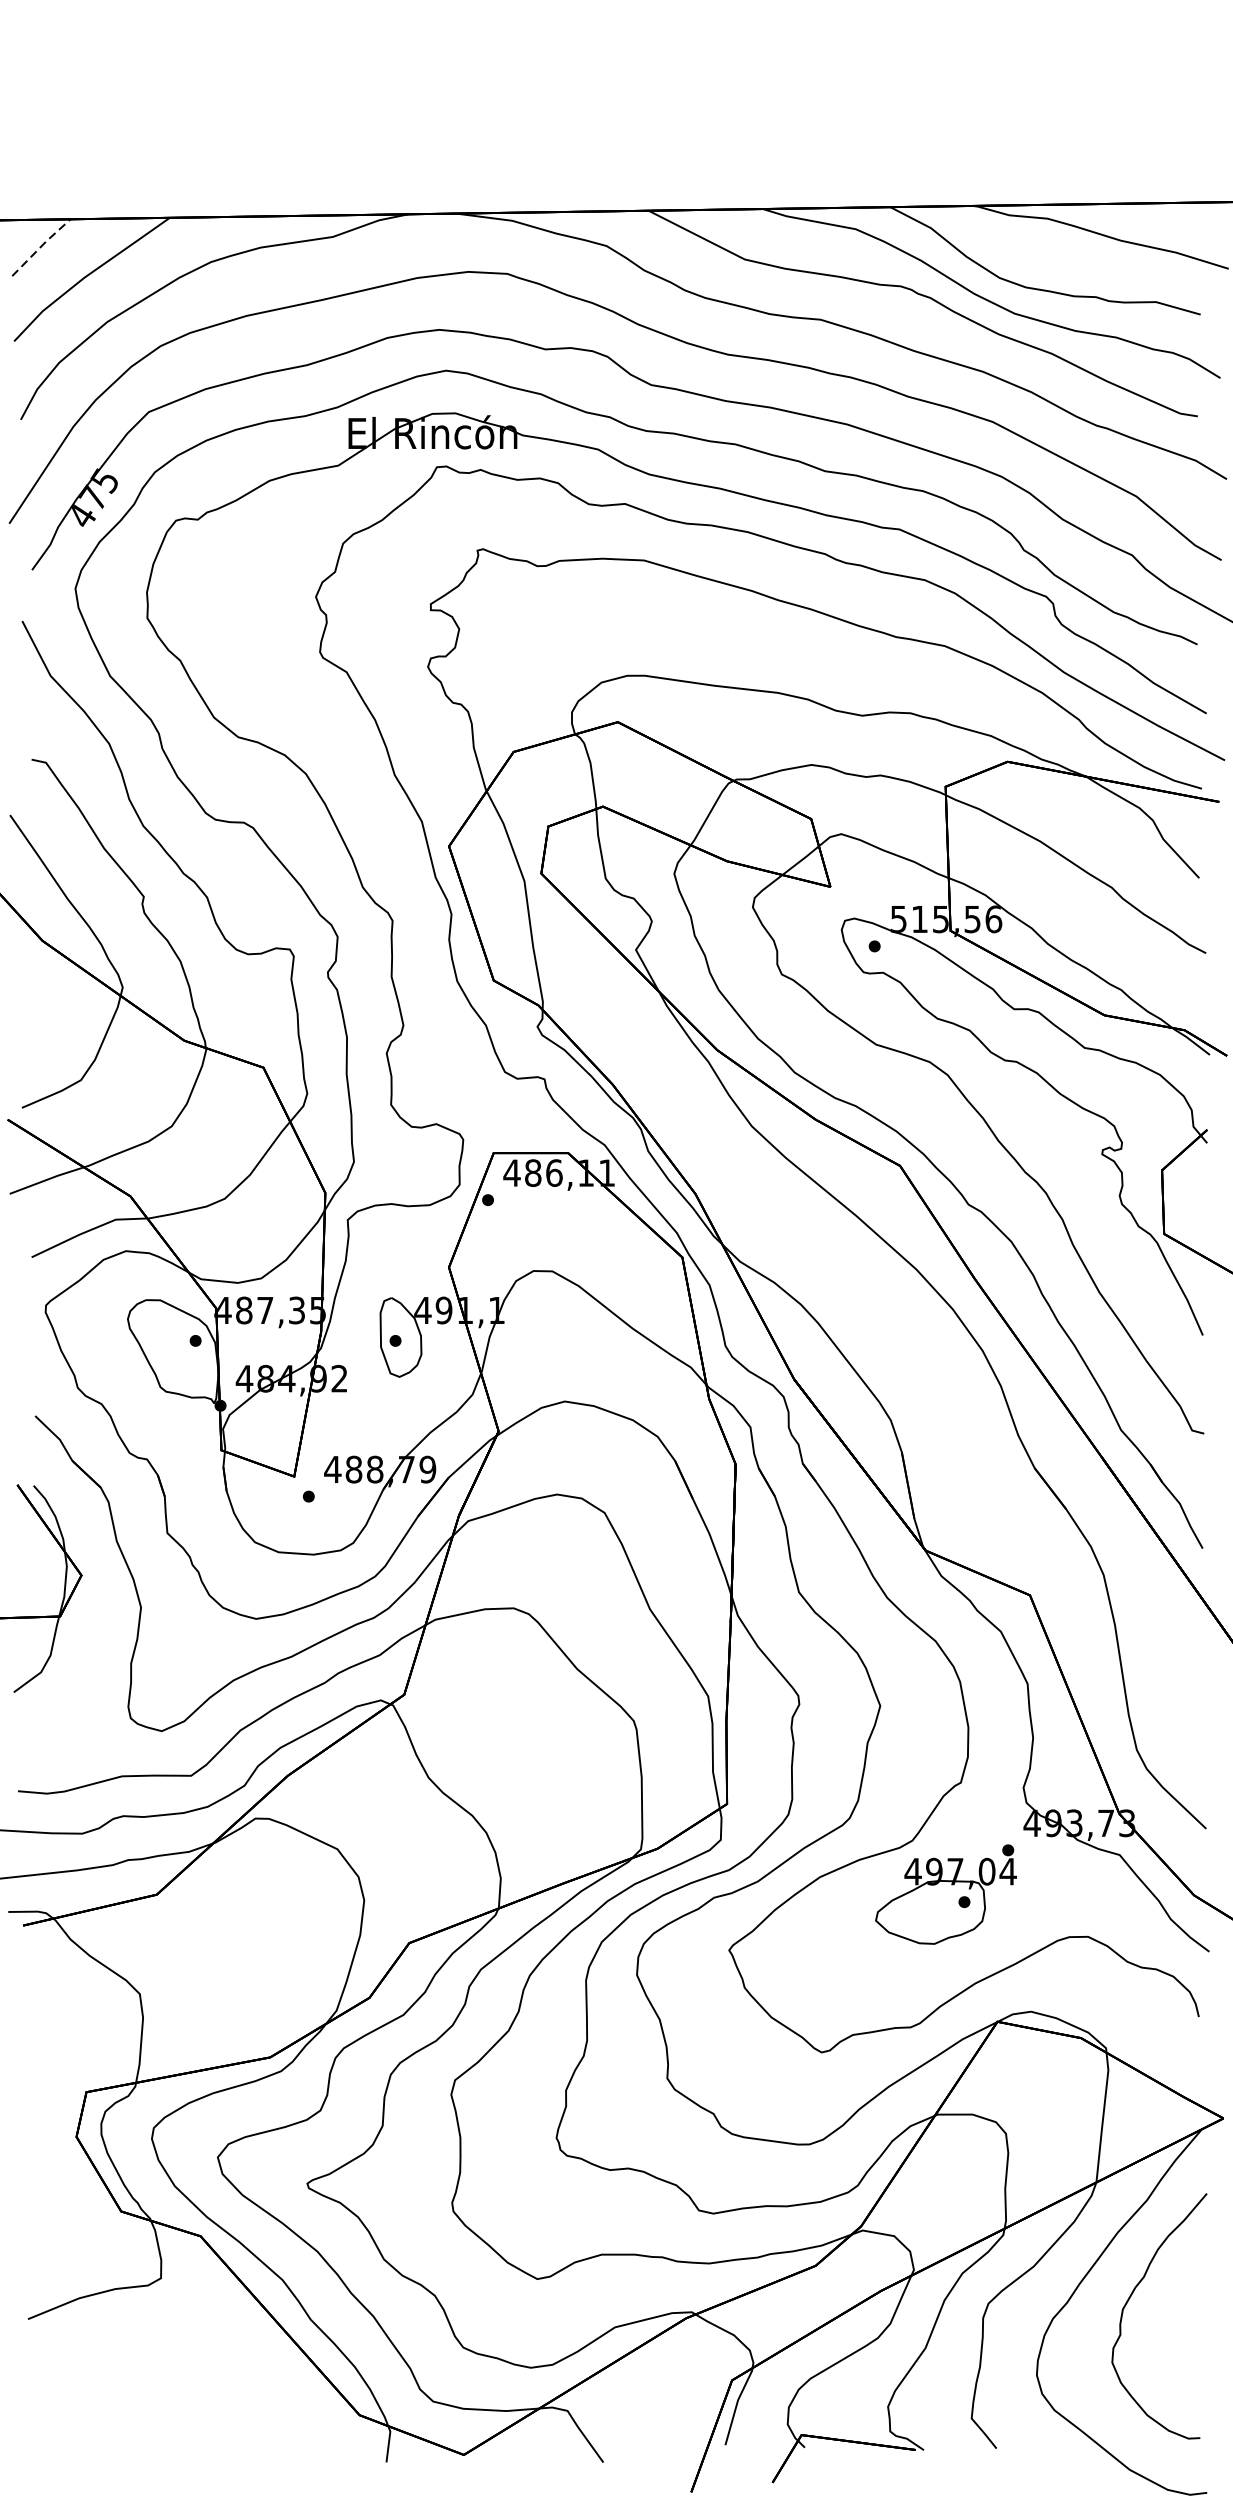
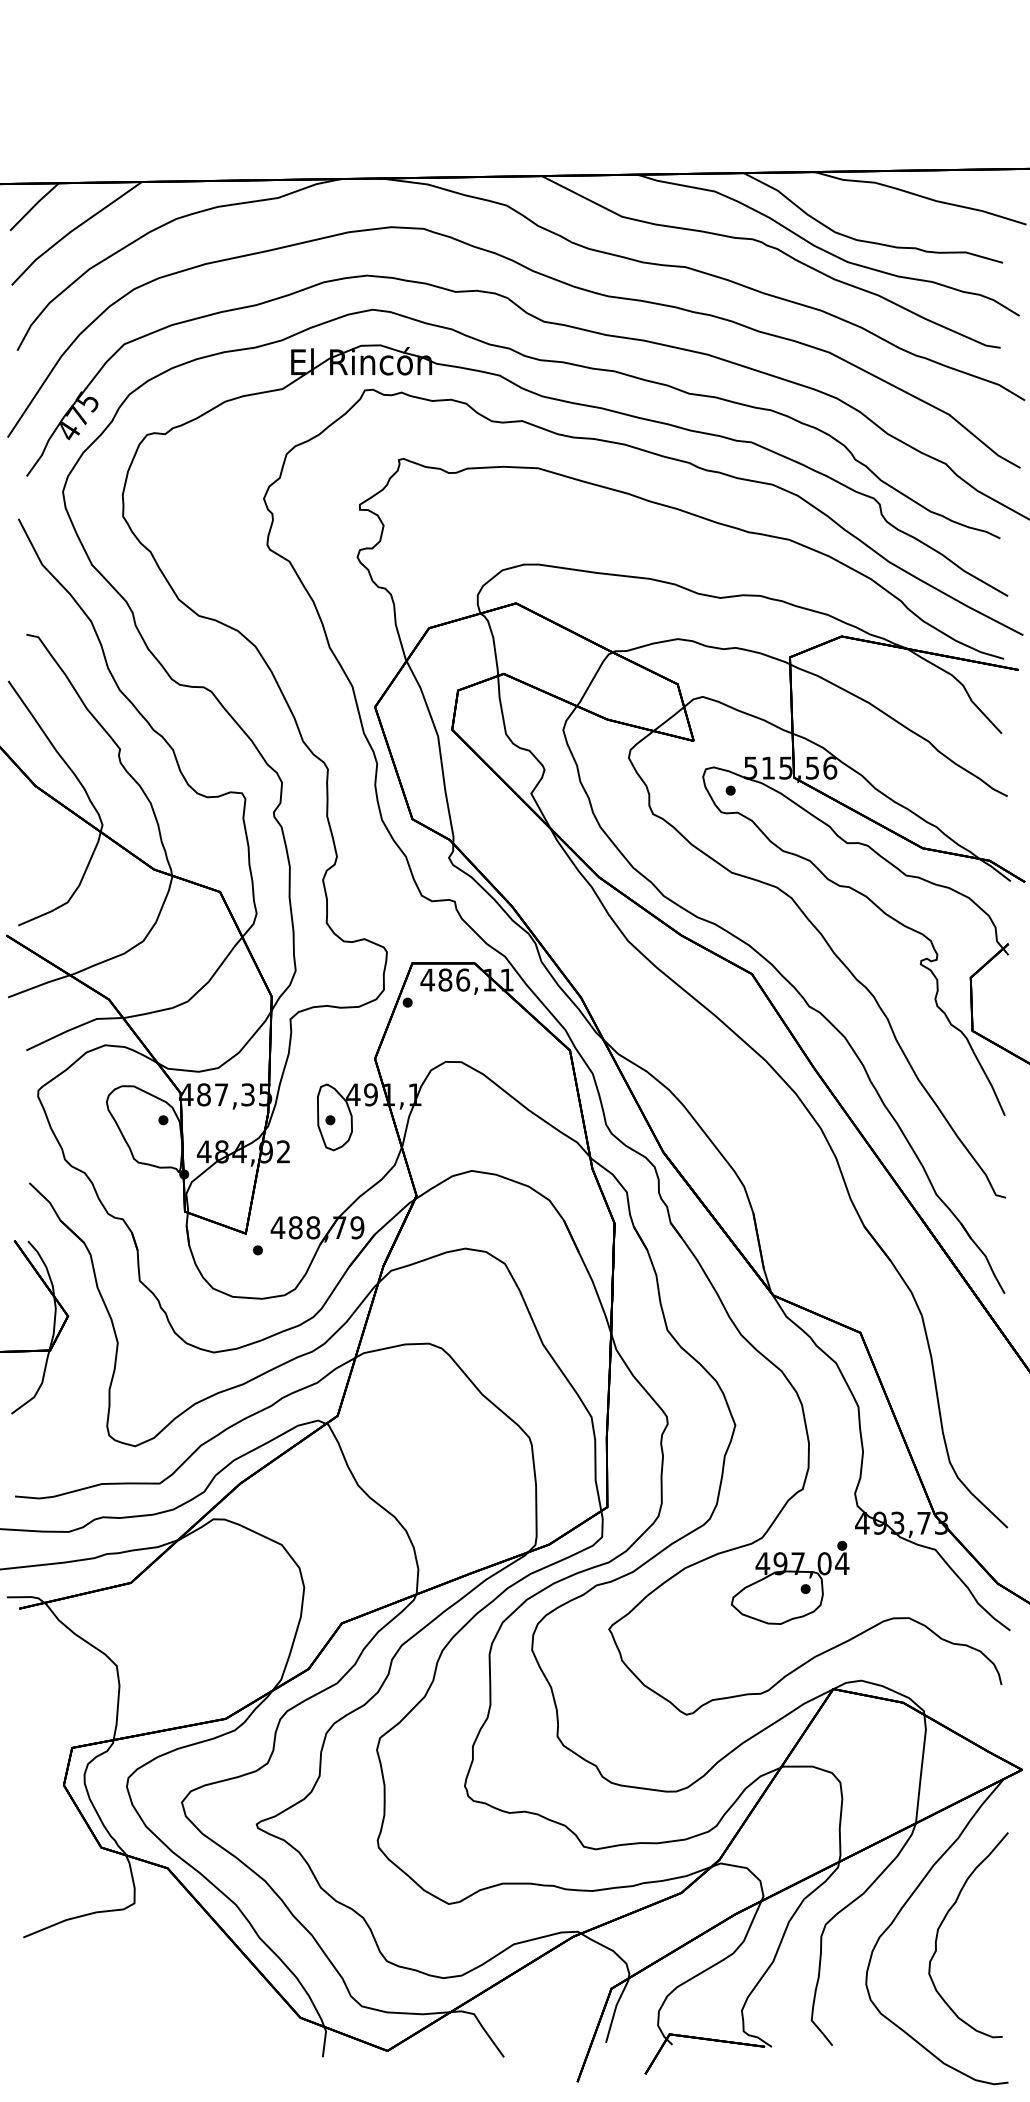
line: (41, 245) -> (34, 205), dashed -> solid

